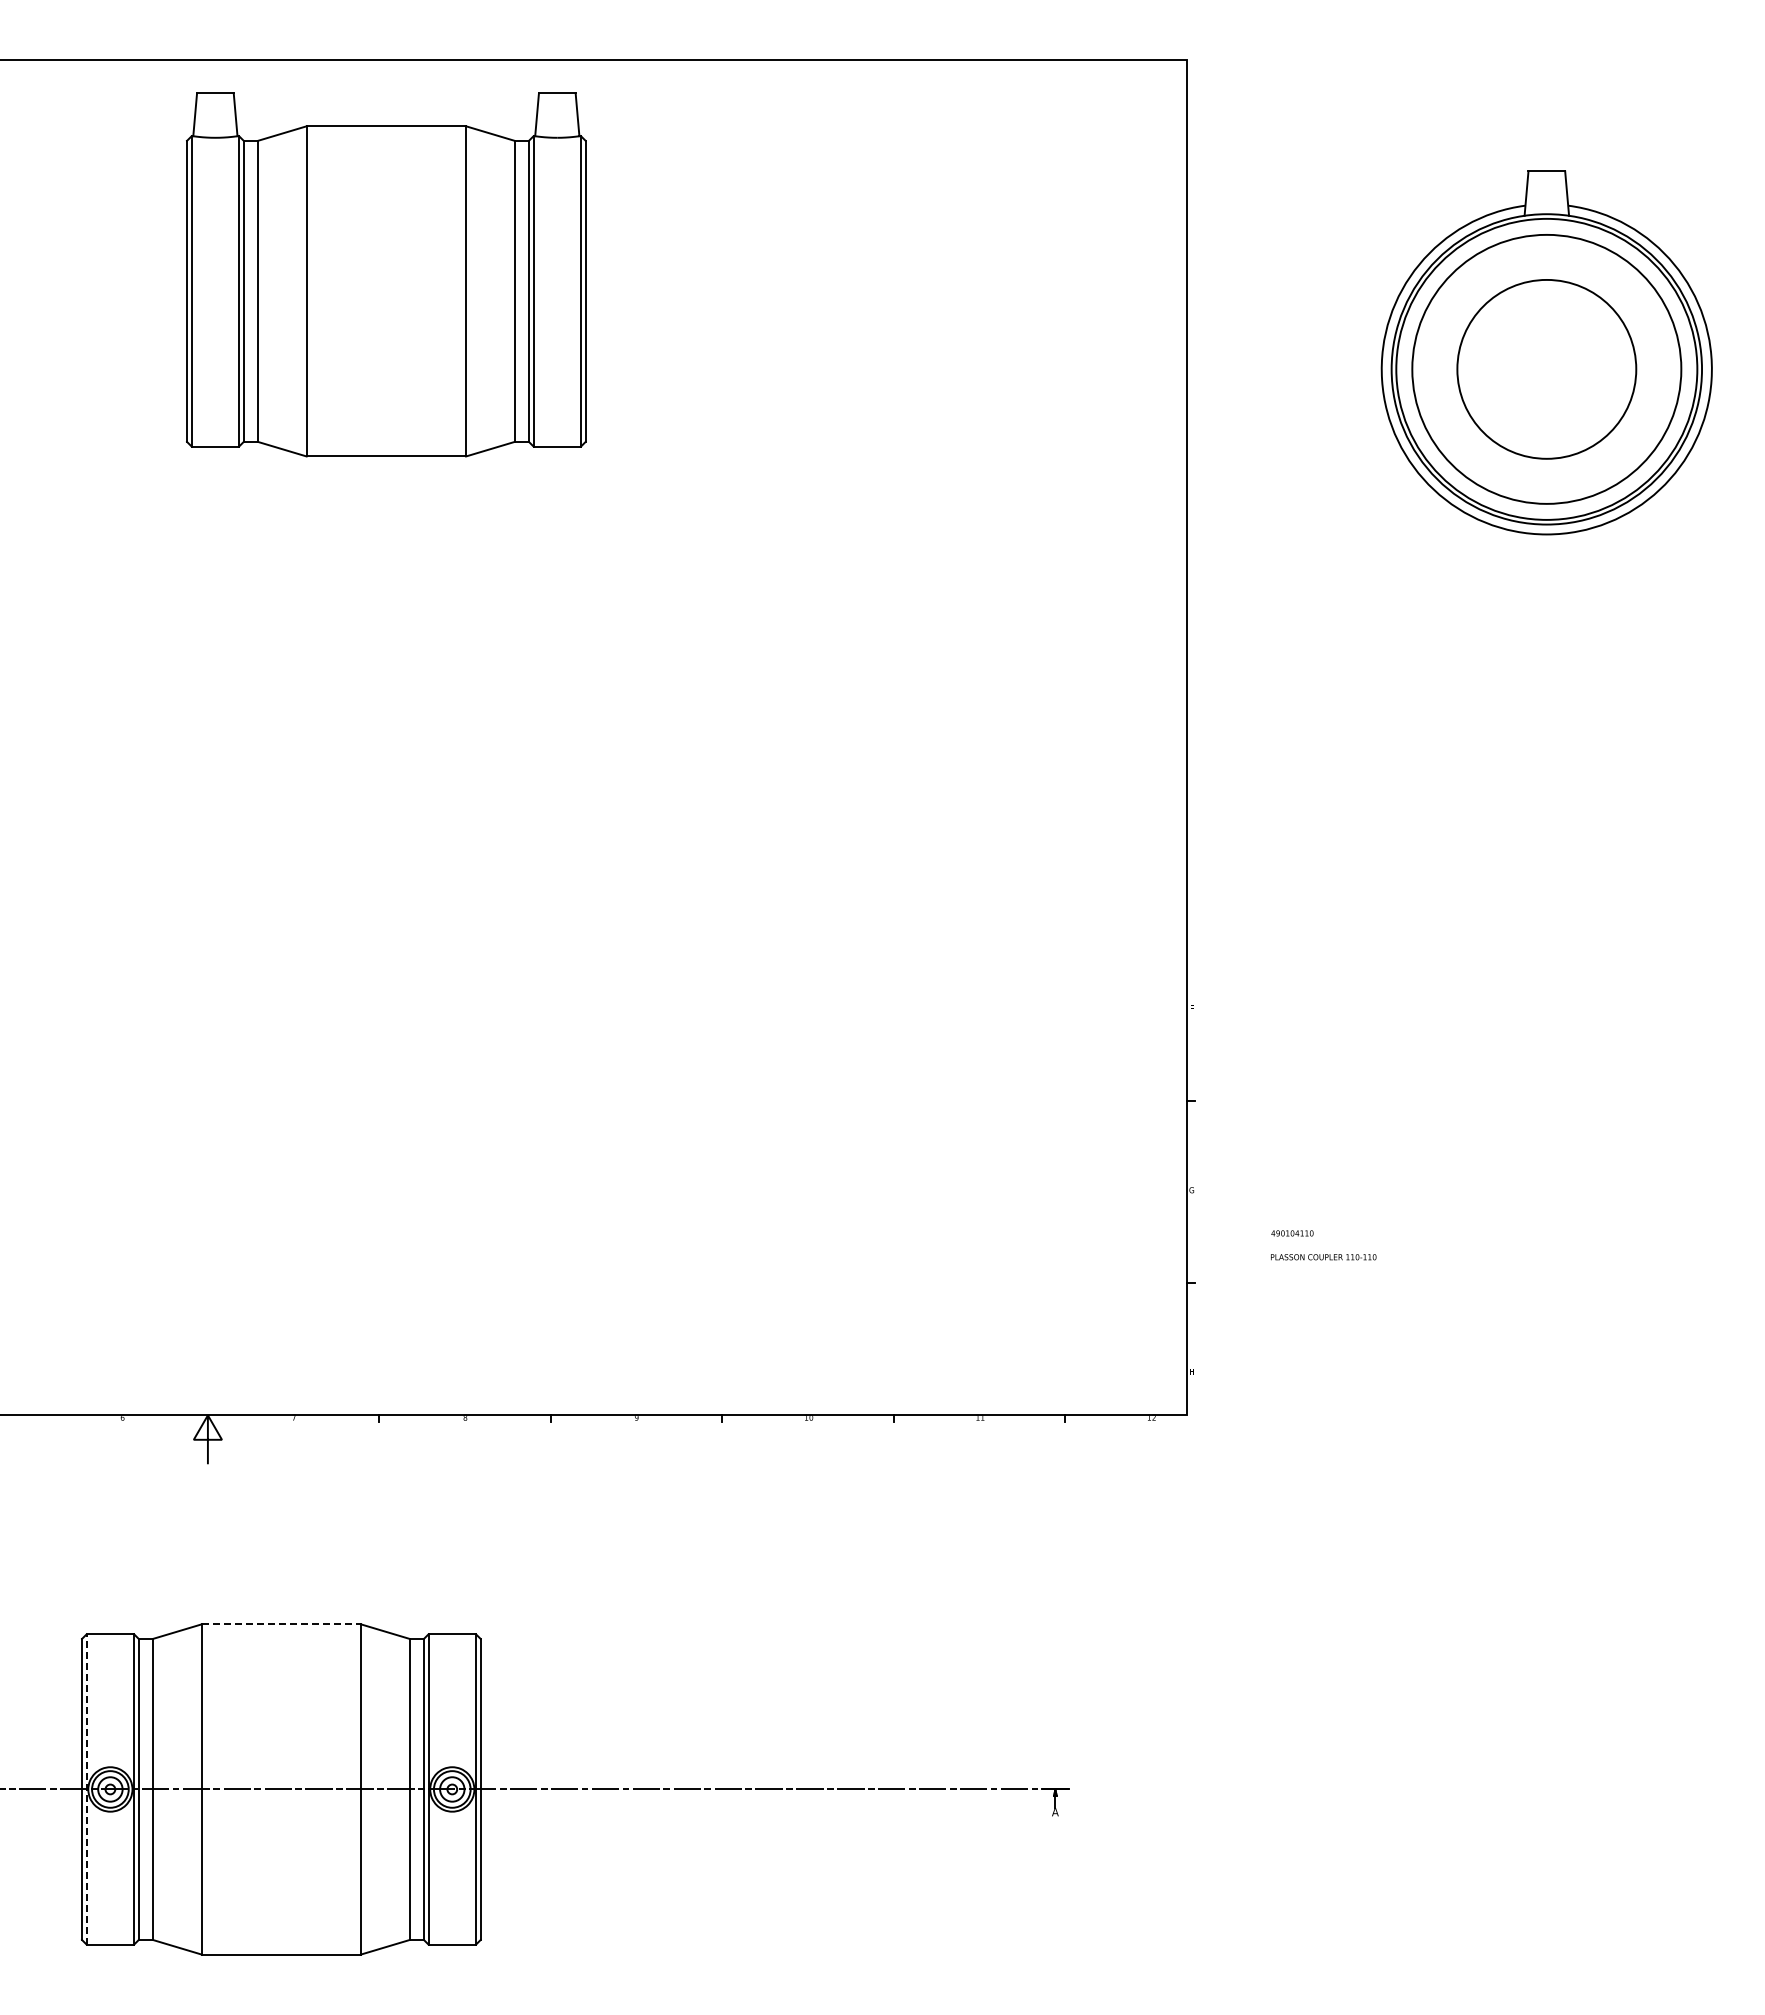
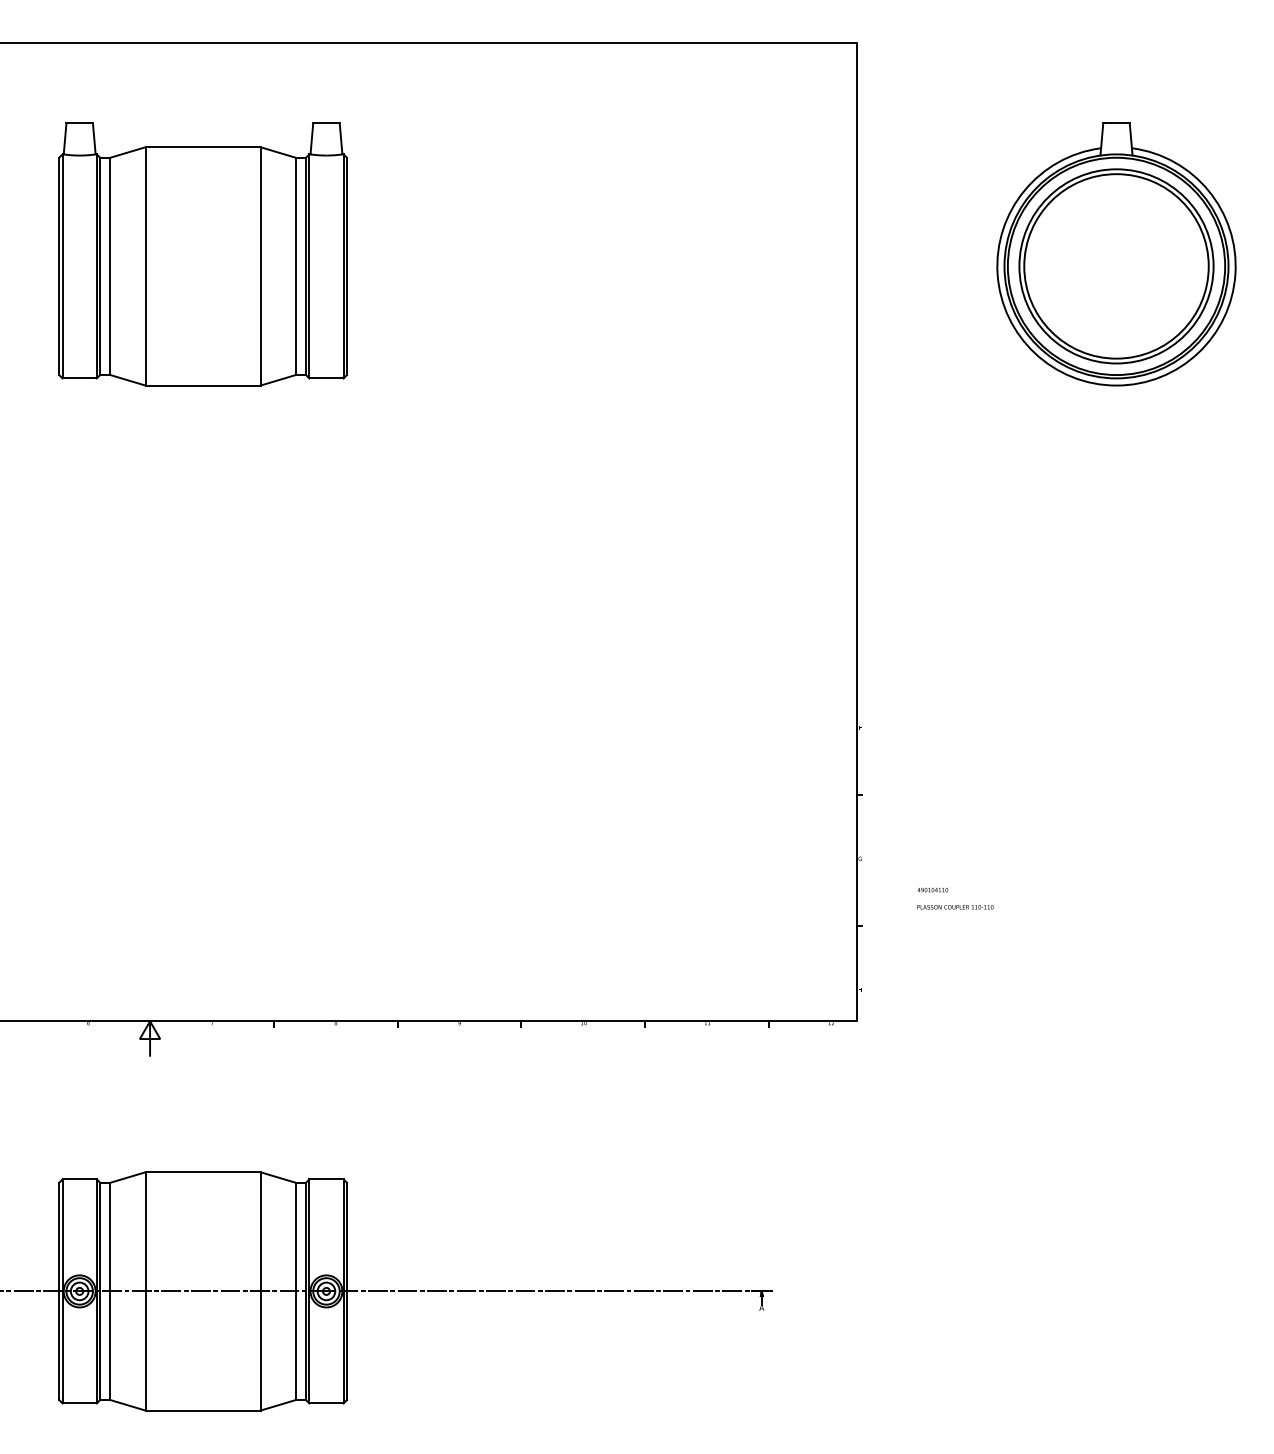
part: (386, 274) -> (203, 254), moved
circle: (1546, 369) -> (1116, 266), size x1.43
line: (281, 1624) -> (203, 1172), dashed -> solid
line: (86, 1788) -> (62, 1290), dashed -> solid

